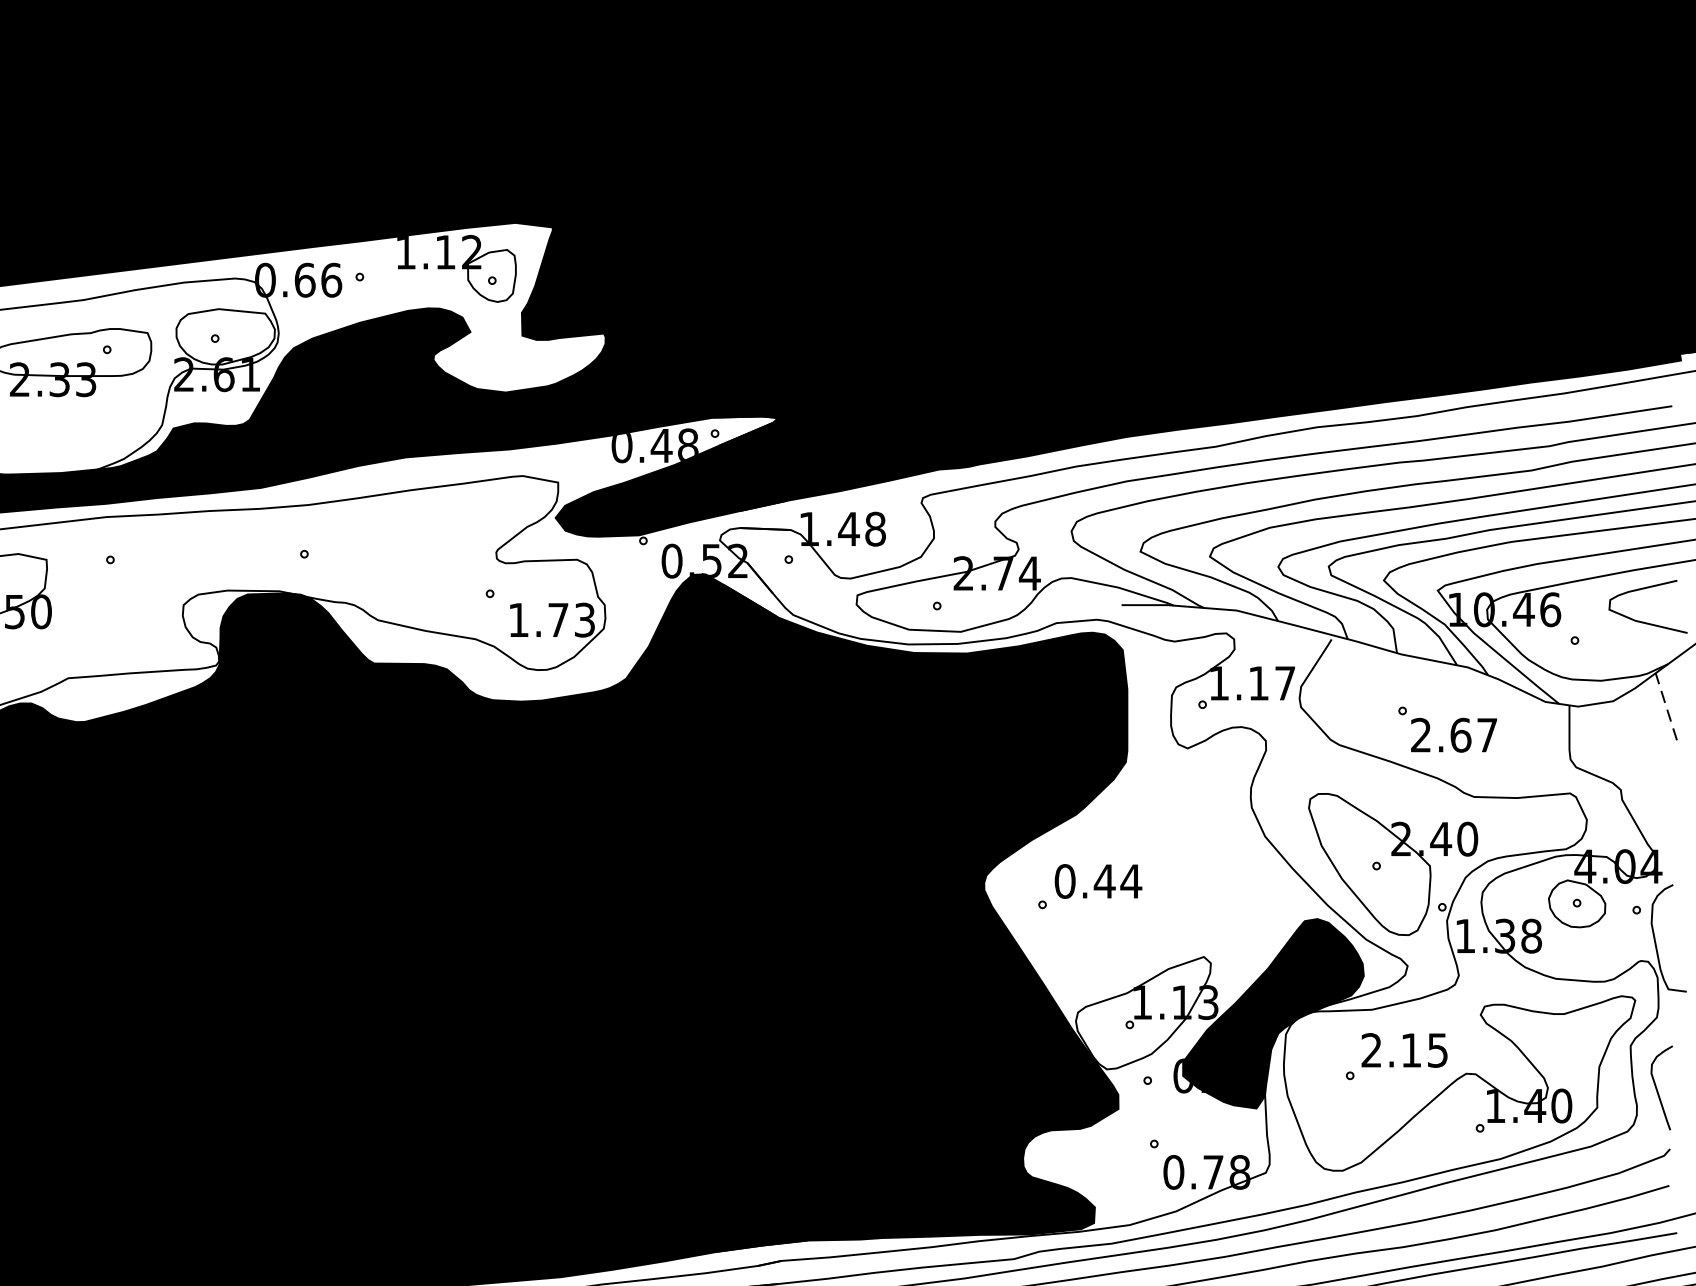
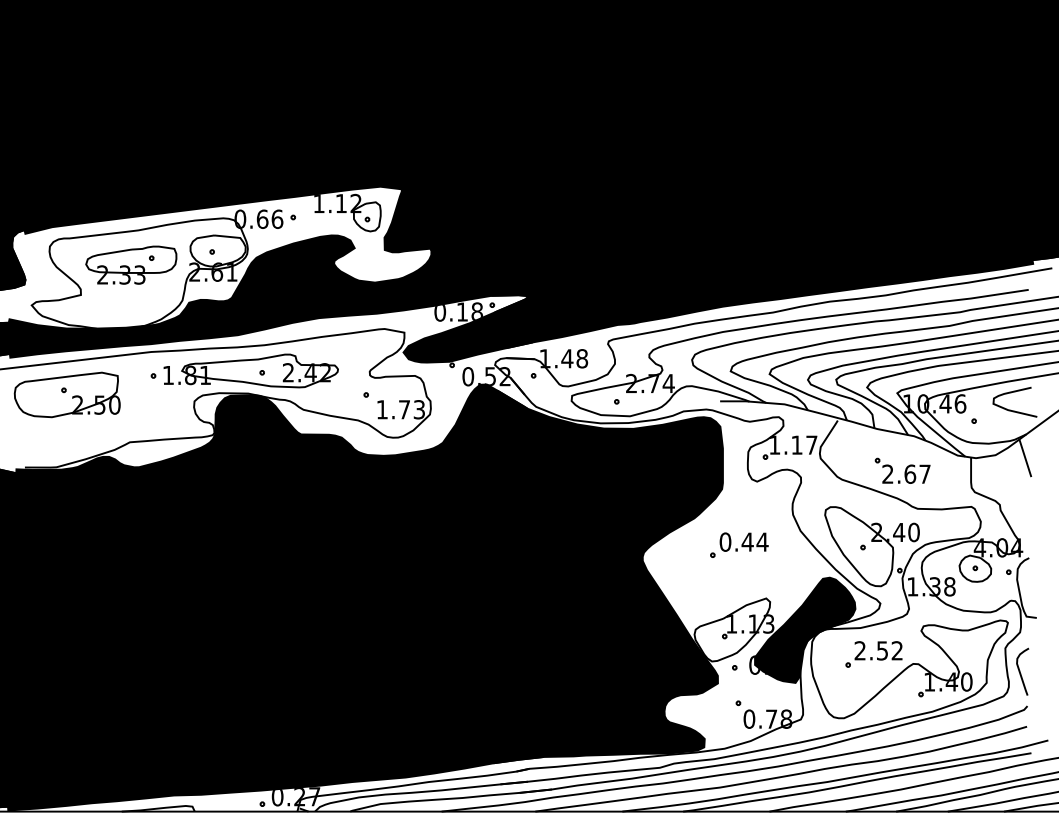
text: (661, 444) -> (462, 311), 0.48 -> 0.18
part: (283, 550) -> (250, 370), added
line: (1666, 707) -> (1025, 458), dashed -> solid
part: (1090, 885) -> (739, 544), moved
text: (1423, 1049) -> (889, 650), 2.15 -> 2.52

